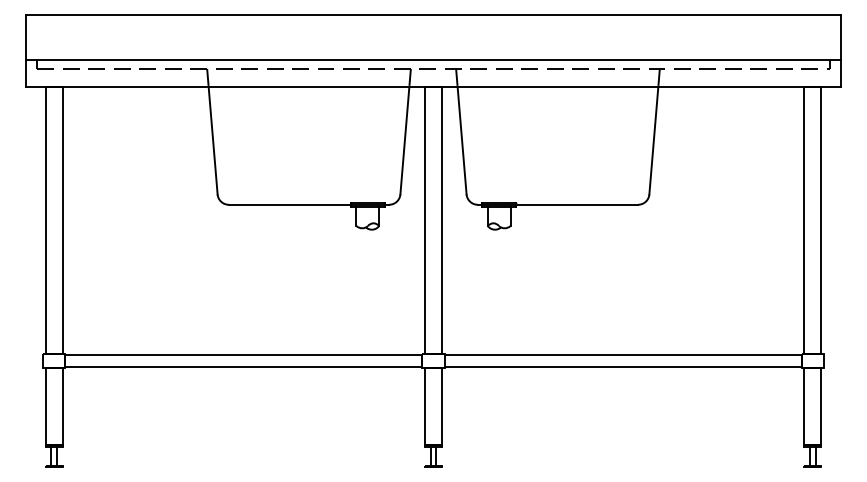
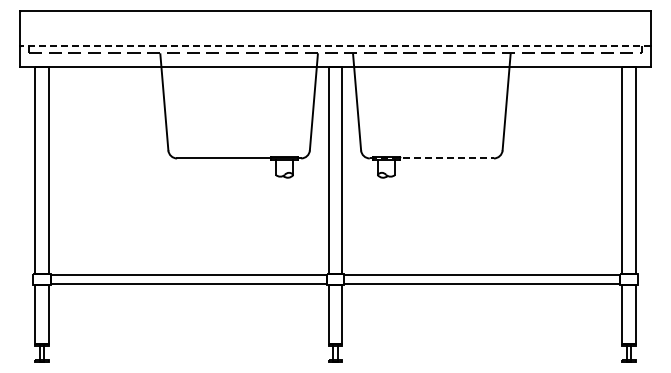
line: (433, 60) -> (335, 46), solid -> dashed
line: (558, 204) -> (432, 158), solid -> dashed

